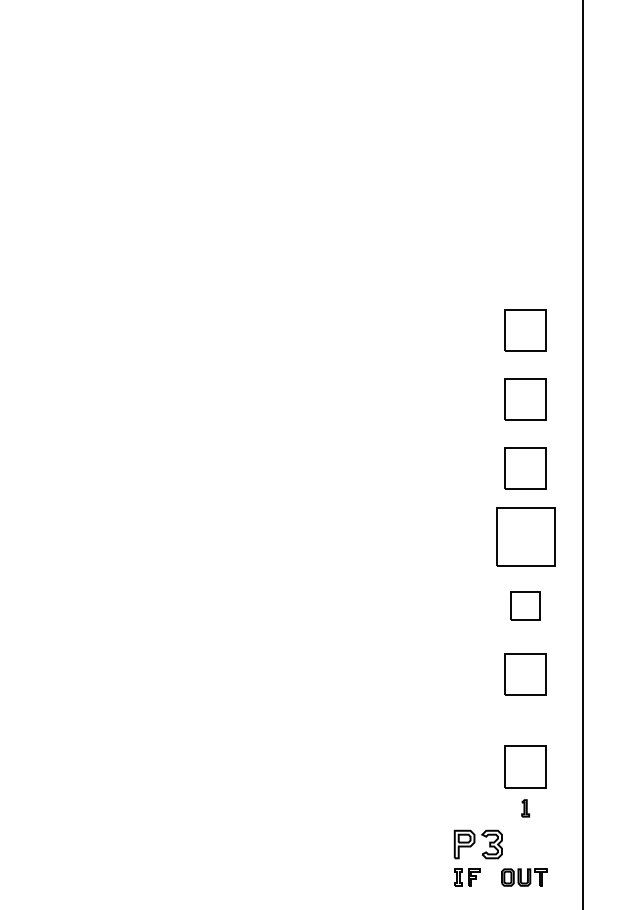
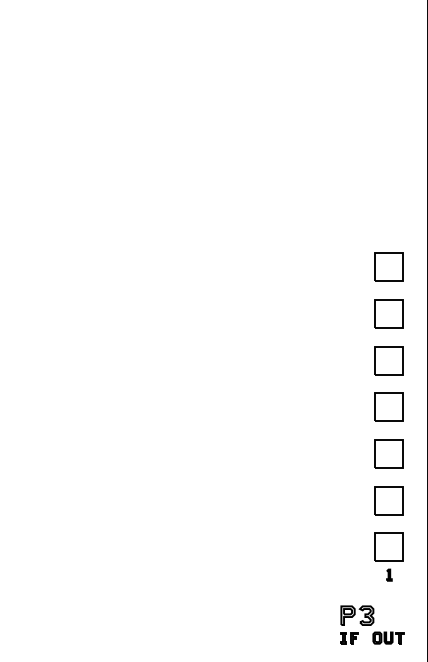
part: (524, 536) -> (388, 406), size x0.71
part: (524, 605) -> (388, 453), size x1.43
part: (524, 780) -> (388, 556), moved

